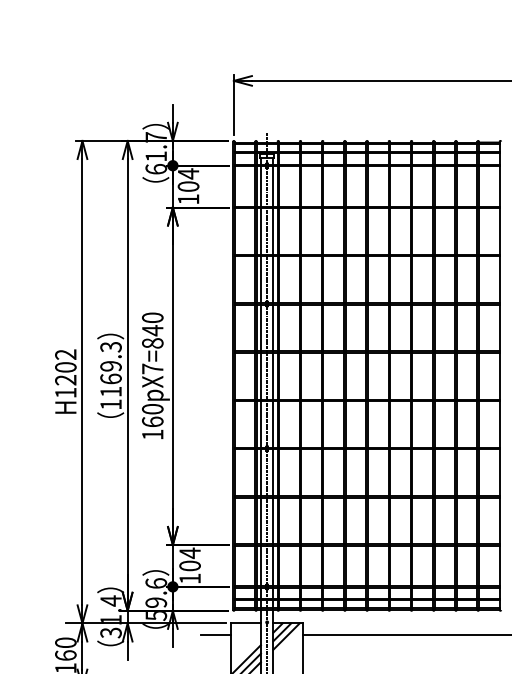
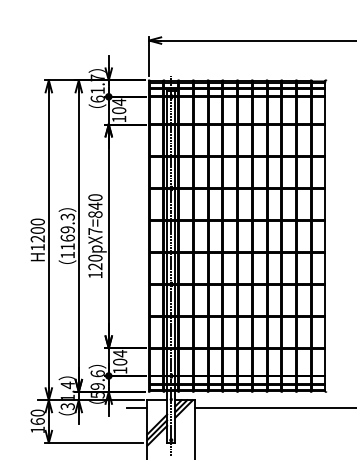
text: (65, 353) -> (37, 221), H1202 -> H1200
text: (152, 421) -> (95, 266), 160pX7=840 -> 120pX7=840

